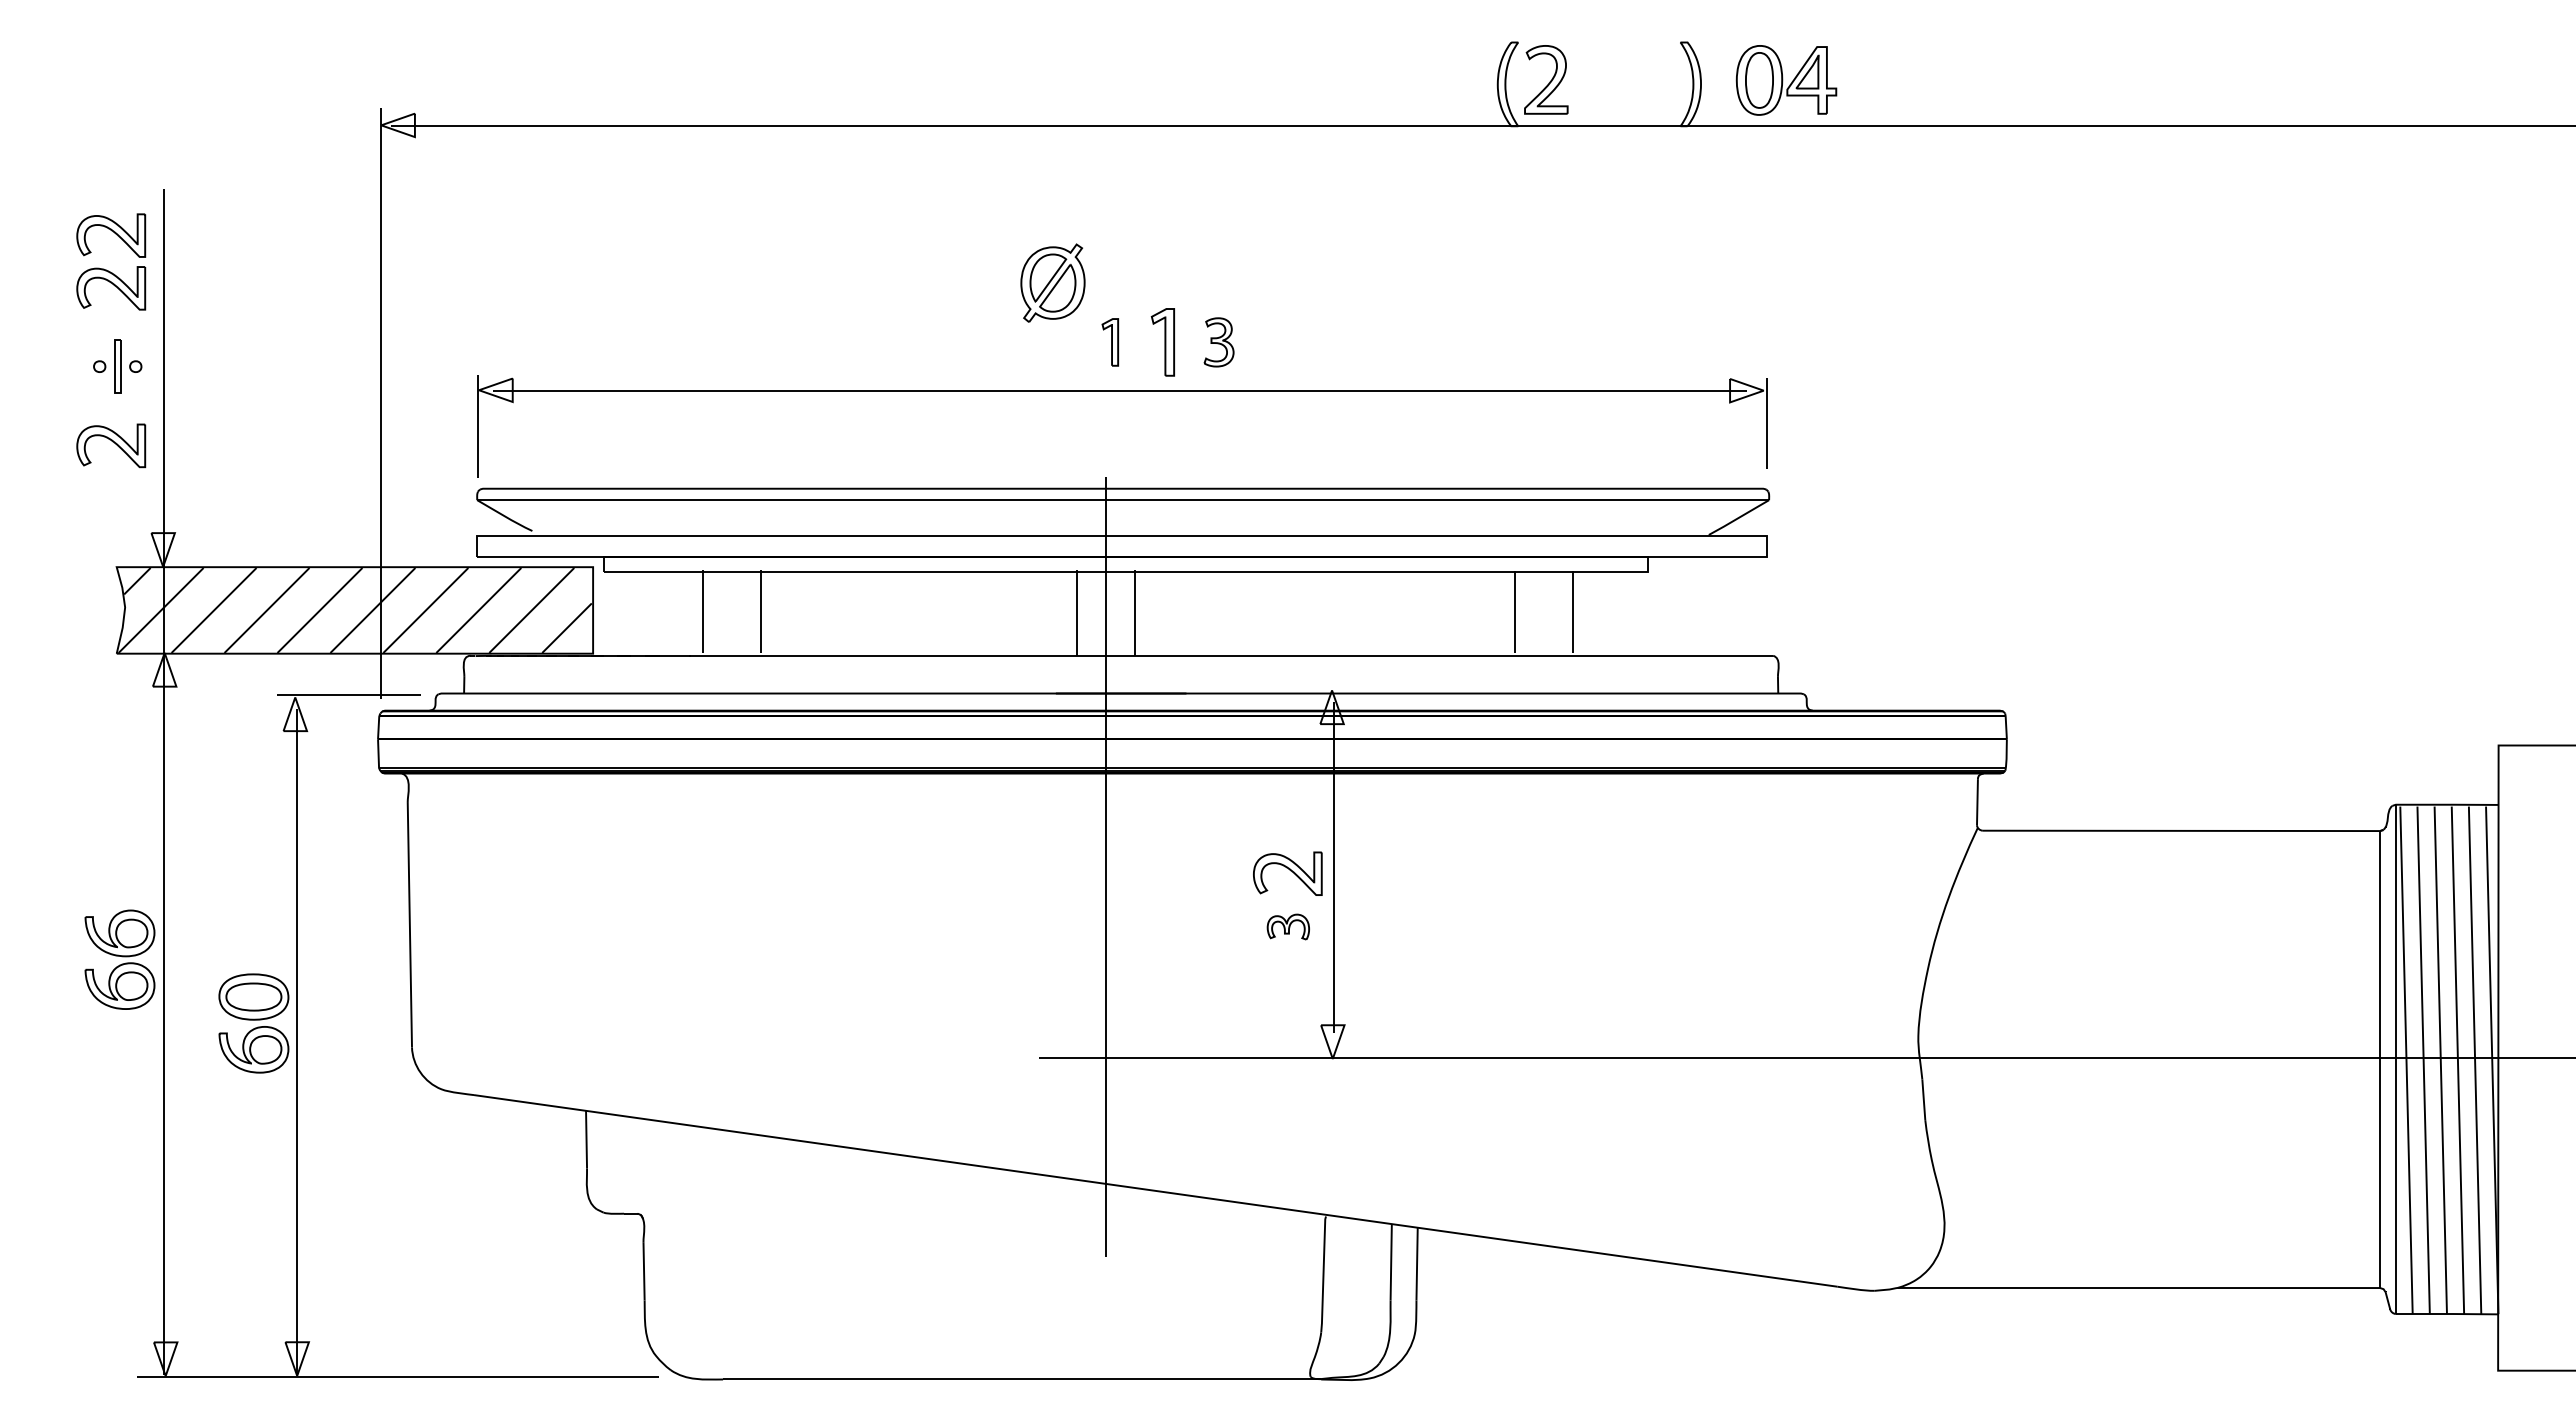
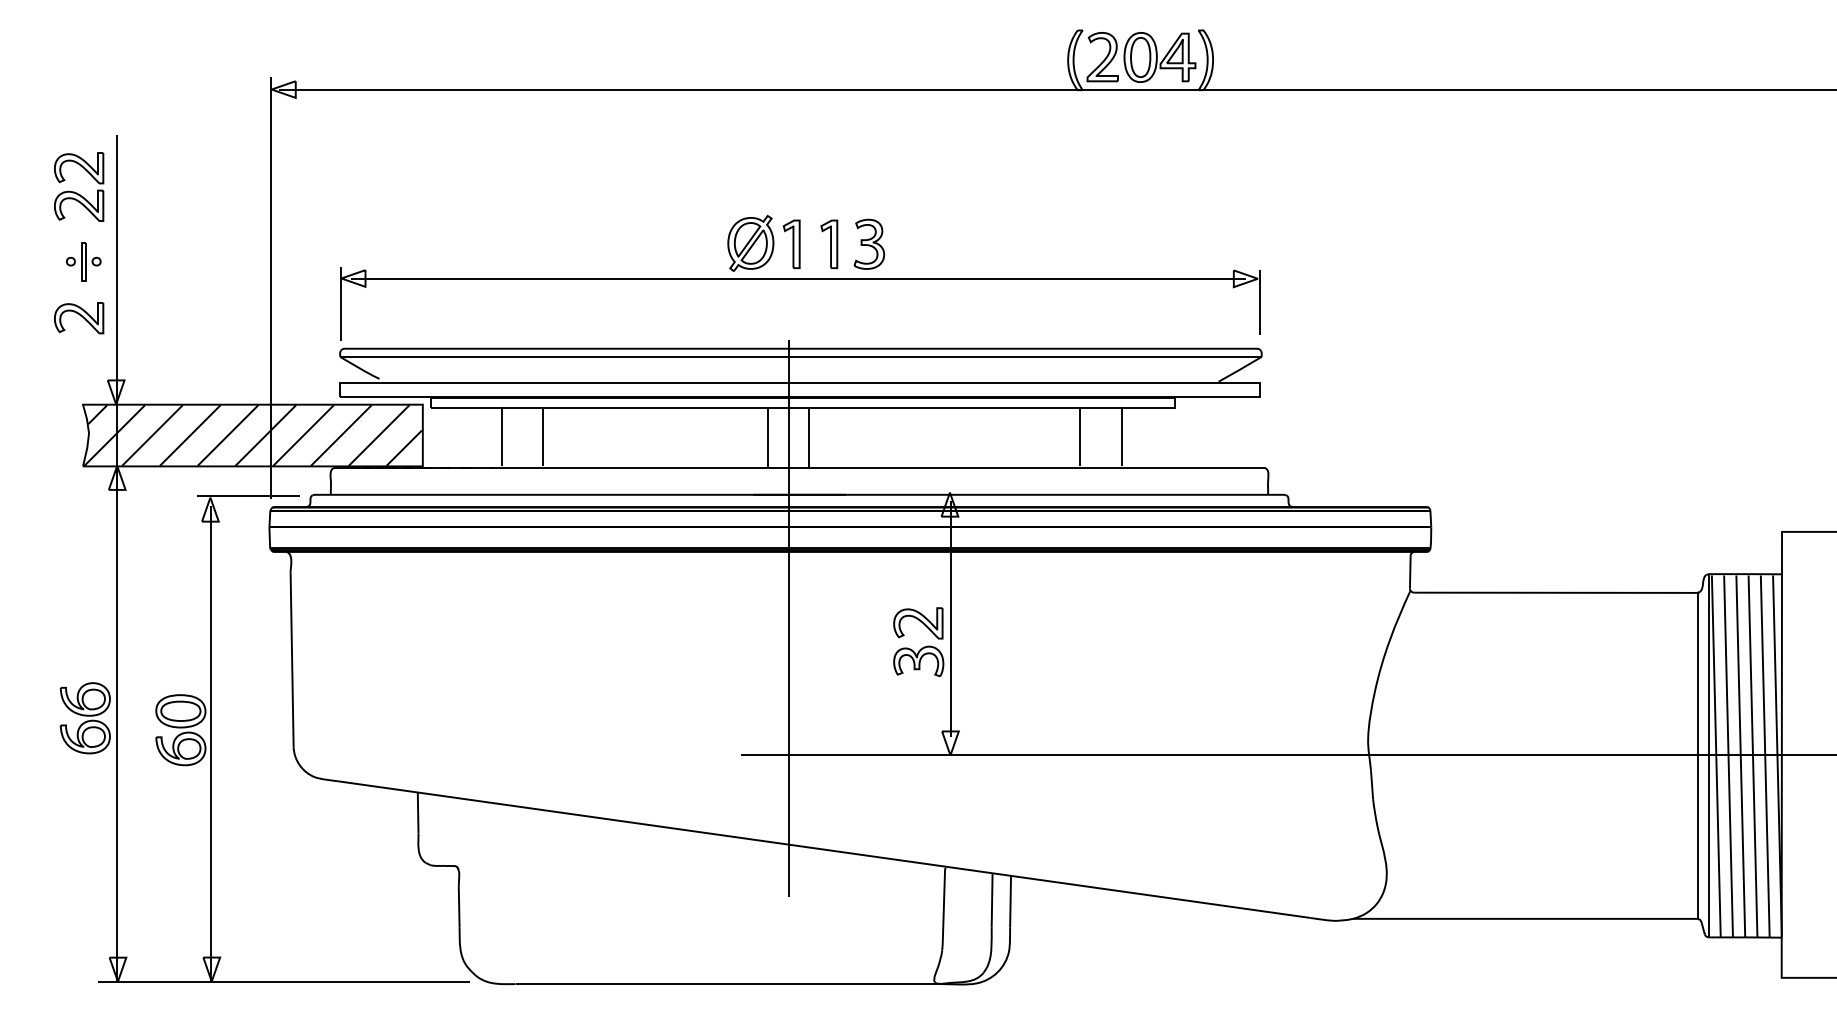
part: (1786, 80) -> (1159, 57), moved
part: (1052, 282) -> (750, 243), moved
part: (1110, 342) -> (791, 244), size x1.43
part: (1218, 342) -> (868, 244), size x1.43
part: (1288, 926) -> (918, 661), size x1.67
part: (119, 959) -> (85, 718), moved

